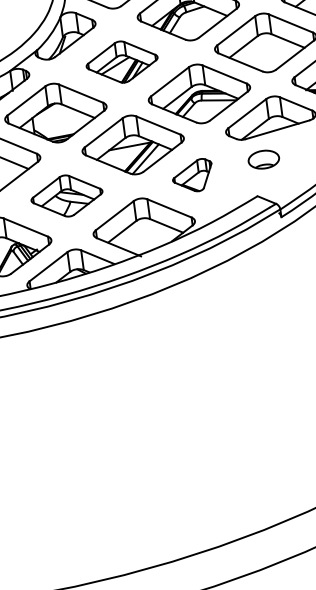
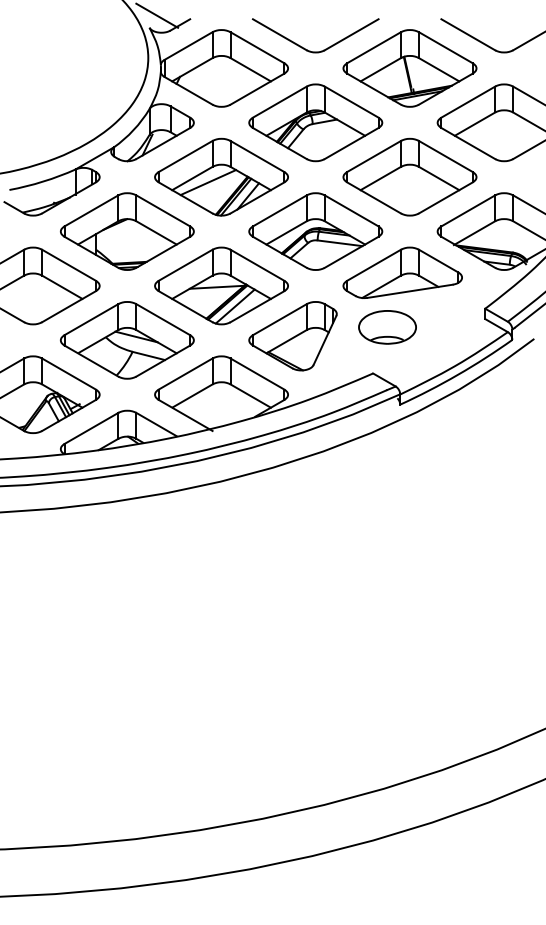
part: (122, 61) -> (221, 176), size x1.43
part: (263, 159) -> (387, 327), size x1.43
part: (192, 176) -> (292, 336), size x1.67
part: (67, 196) -> (127, 340), size x1.43

